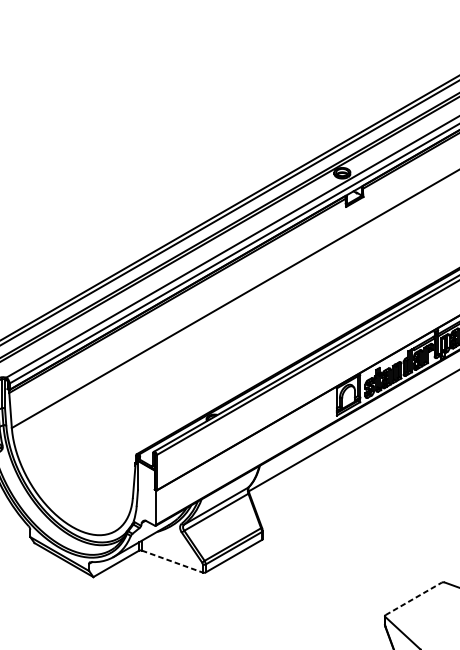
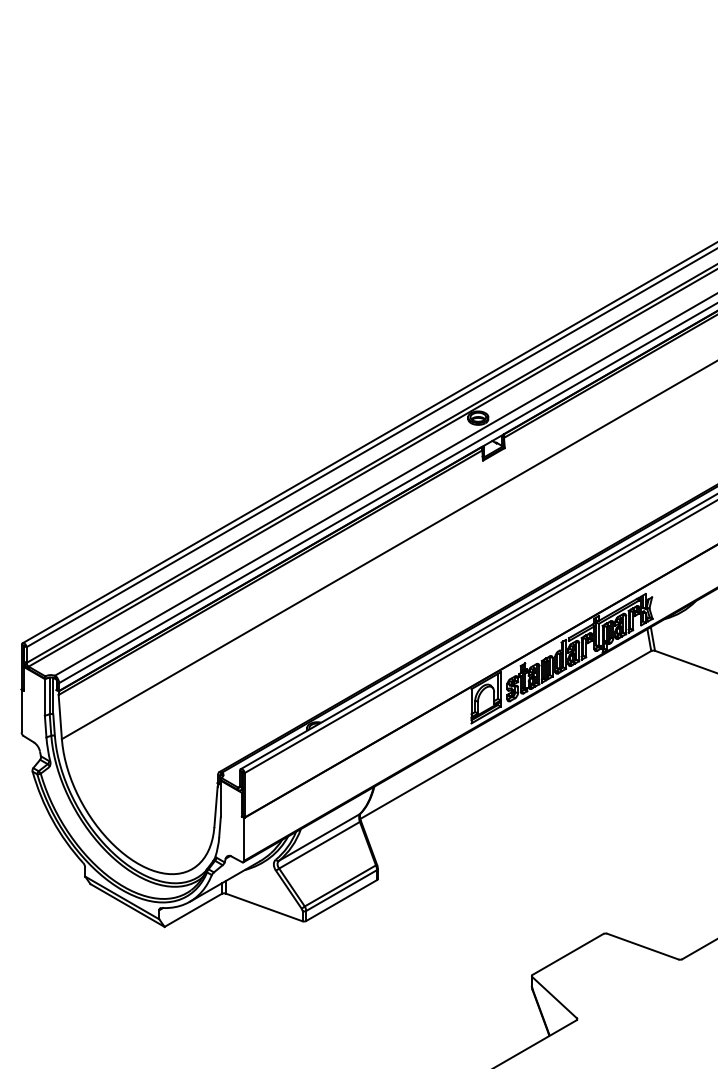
line: (172, 561) -> (264, 907), dashed -> solid
line: (413, 598) -> (568, 954), dashed -> solid

